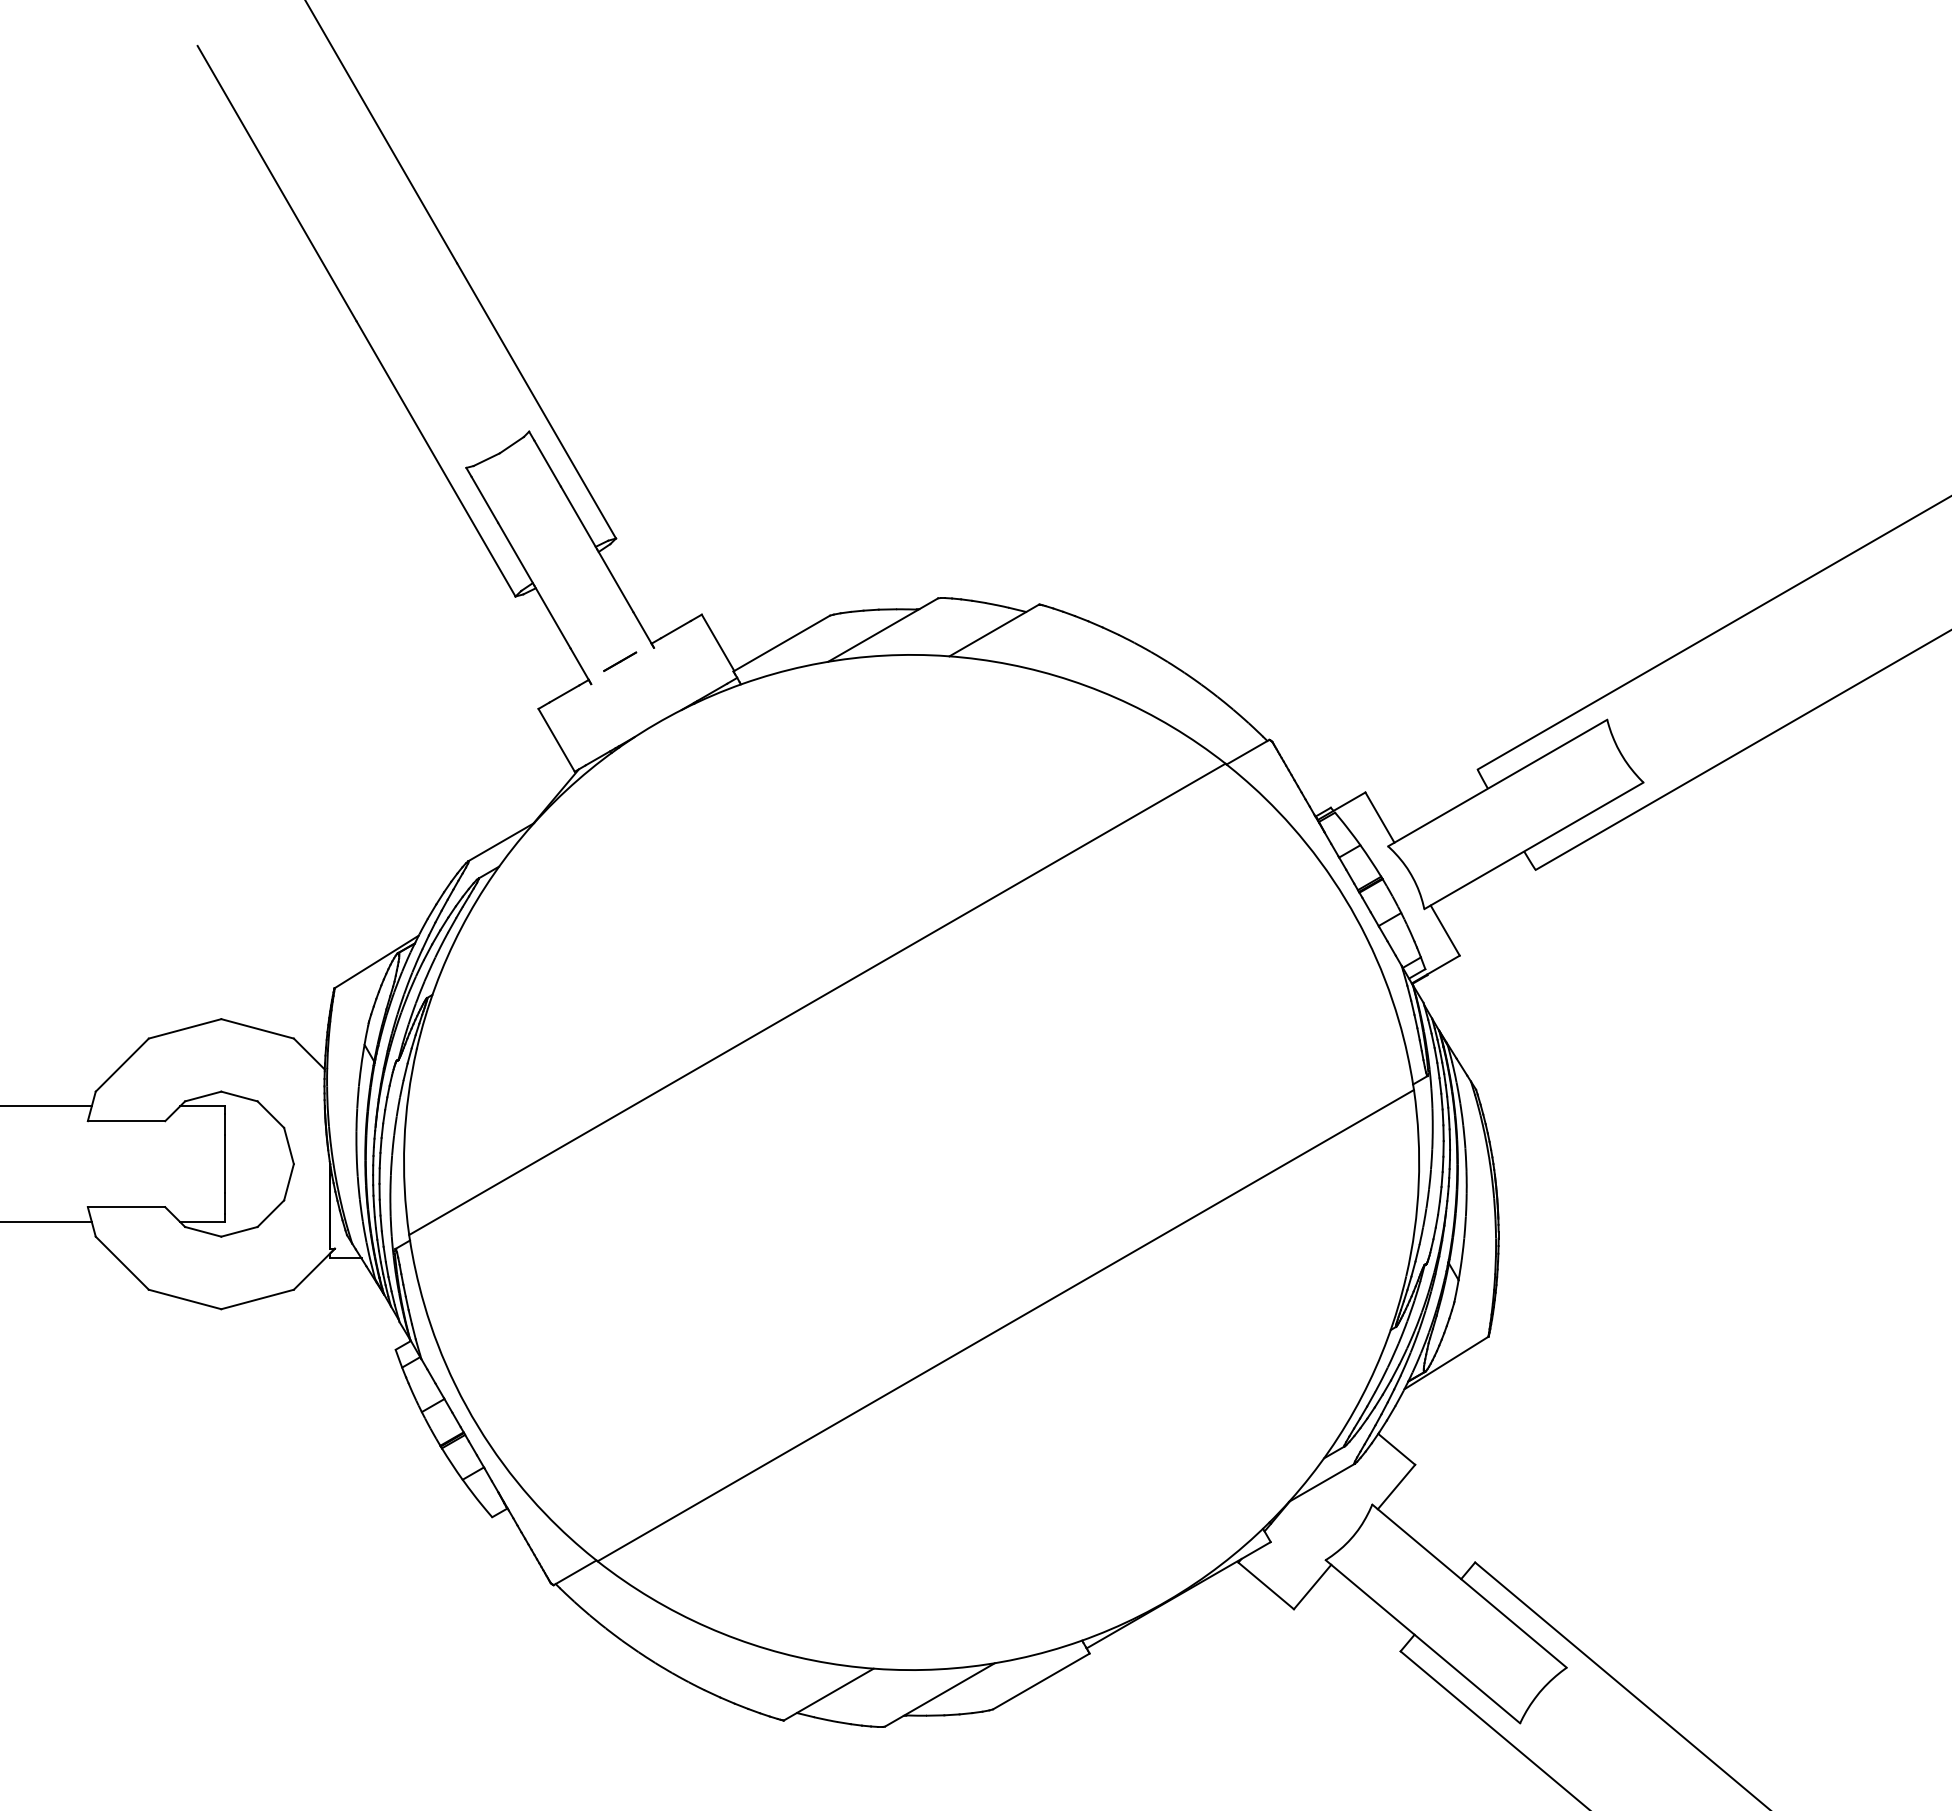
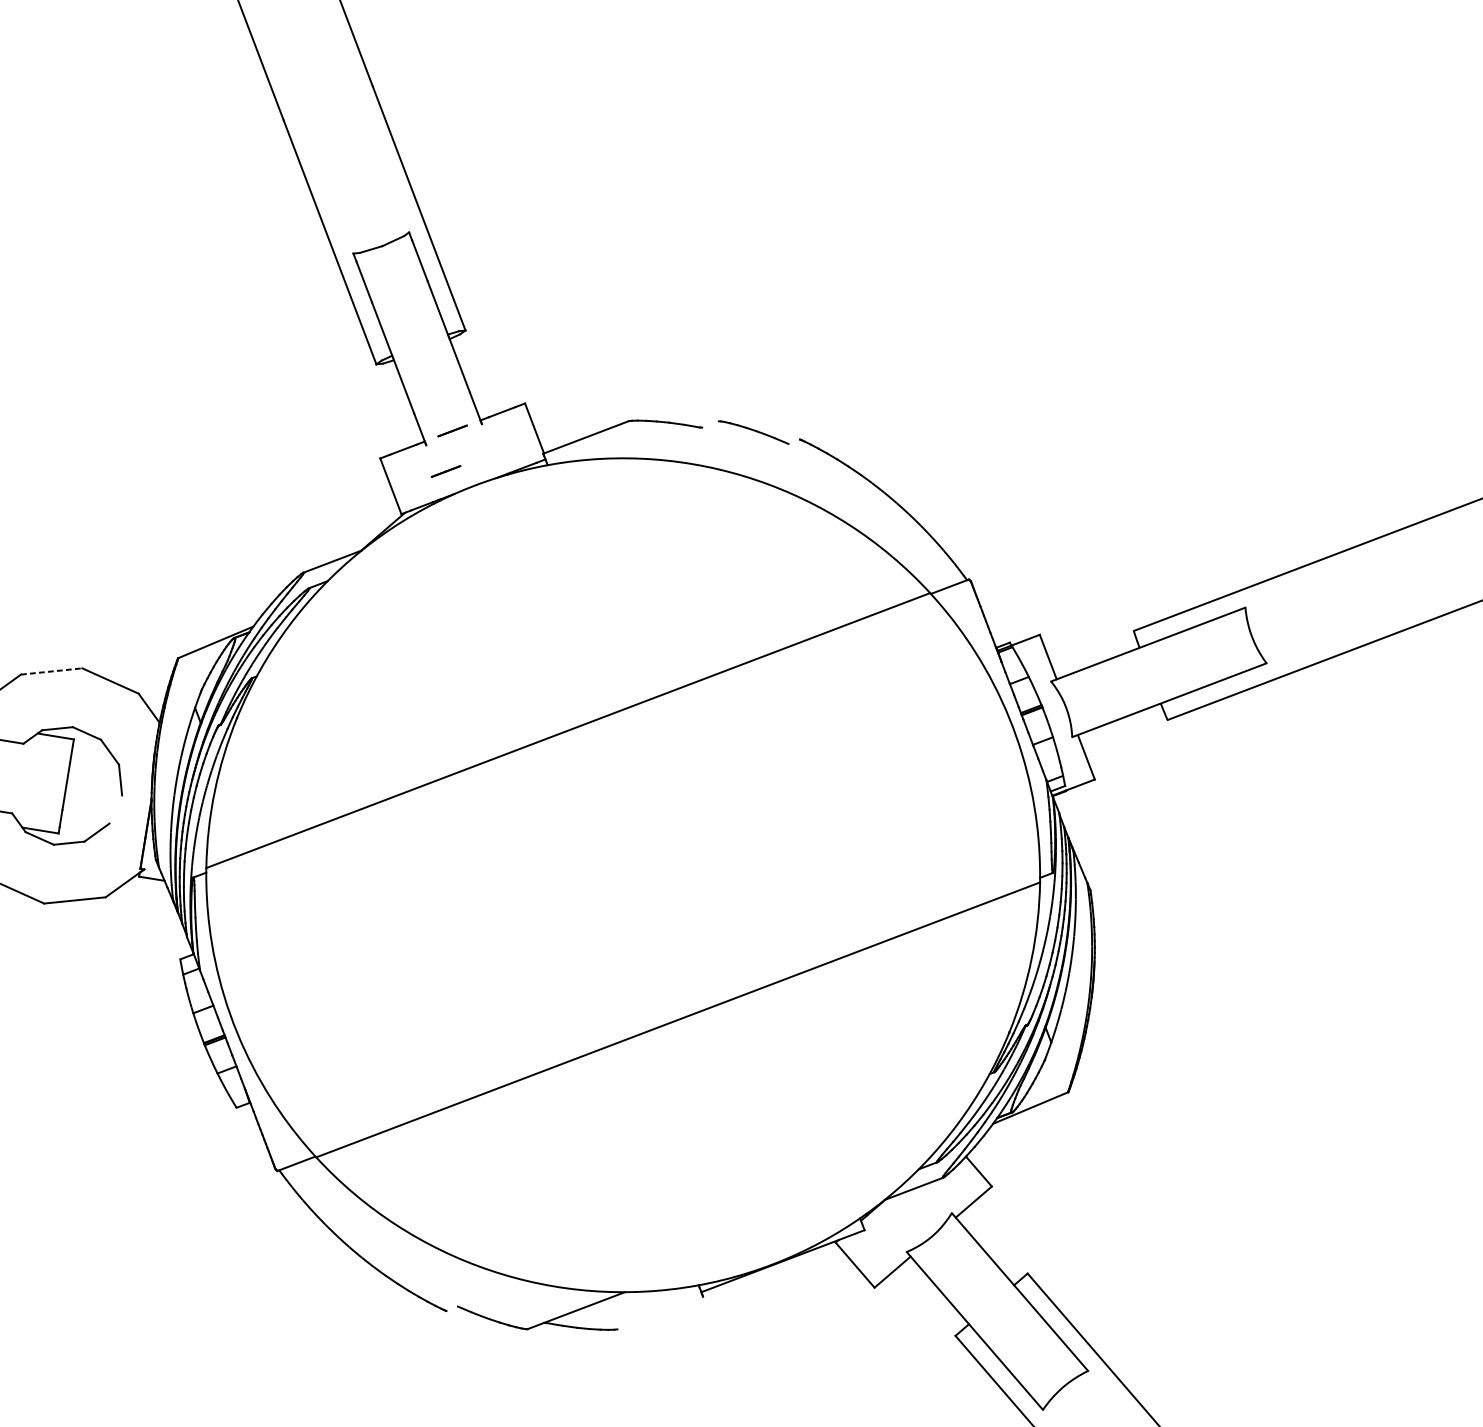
line: (883, 629) -> (670, 439), removed
line: (994, 630) -> (760, 454), removed
line: (620, 711) -> (446, 471), added
line: (185, 1028) -> (52, 671), solid -> dashed
line: (288, 1182) -> (115, 809), removed
line: (1041, 1681) -> (660, 1313), removed
line: (828, 1694) -> (485, 1295), removed

